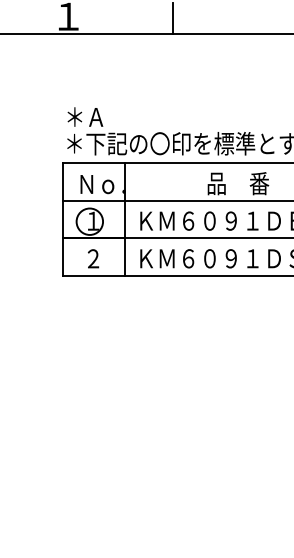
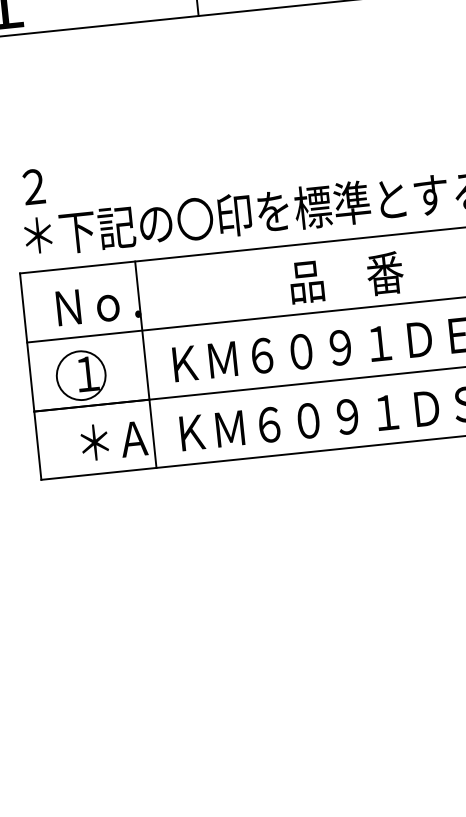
text: (85, 116) -> (53, 183), ＊Ａ -> ２
text: (103, 258) -> (113, 440), ２ -> ＊Ａ

